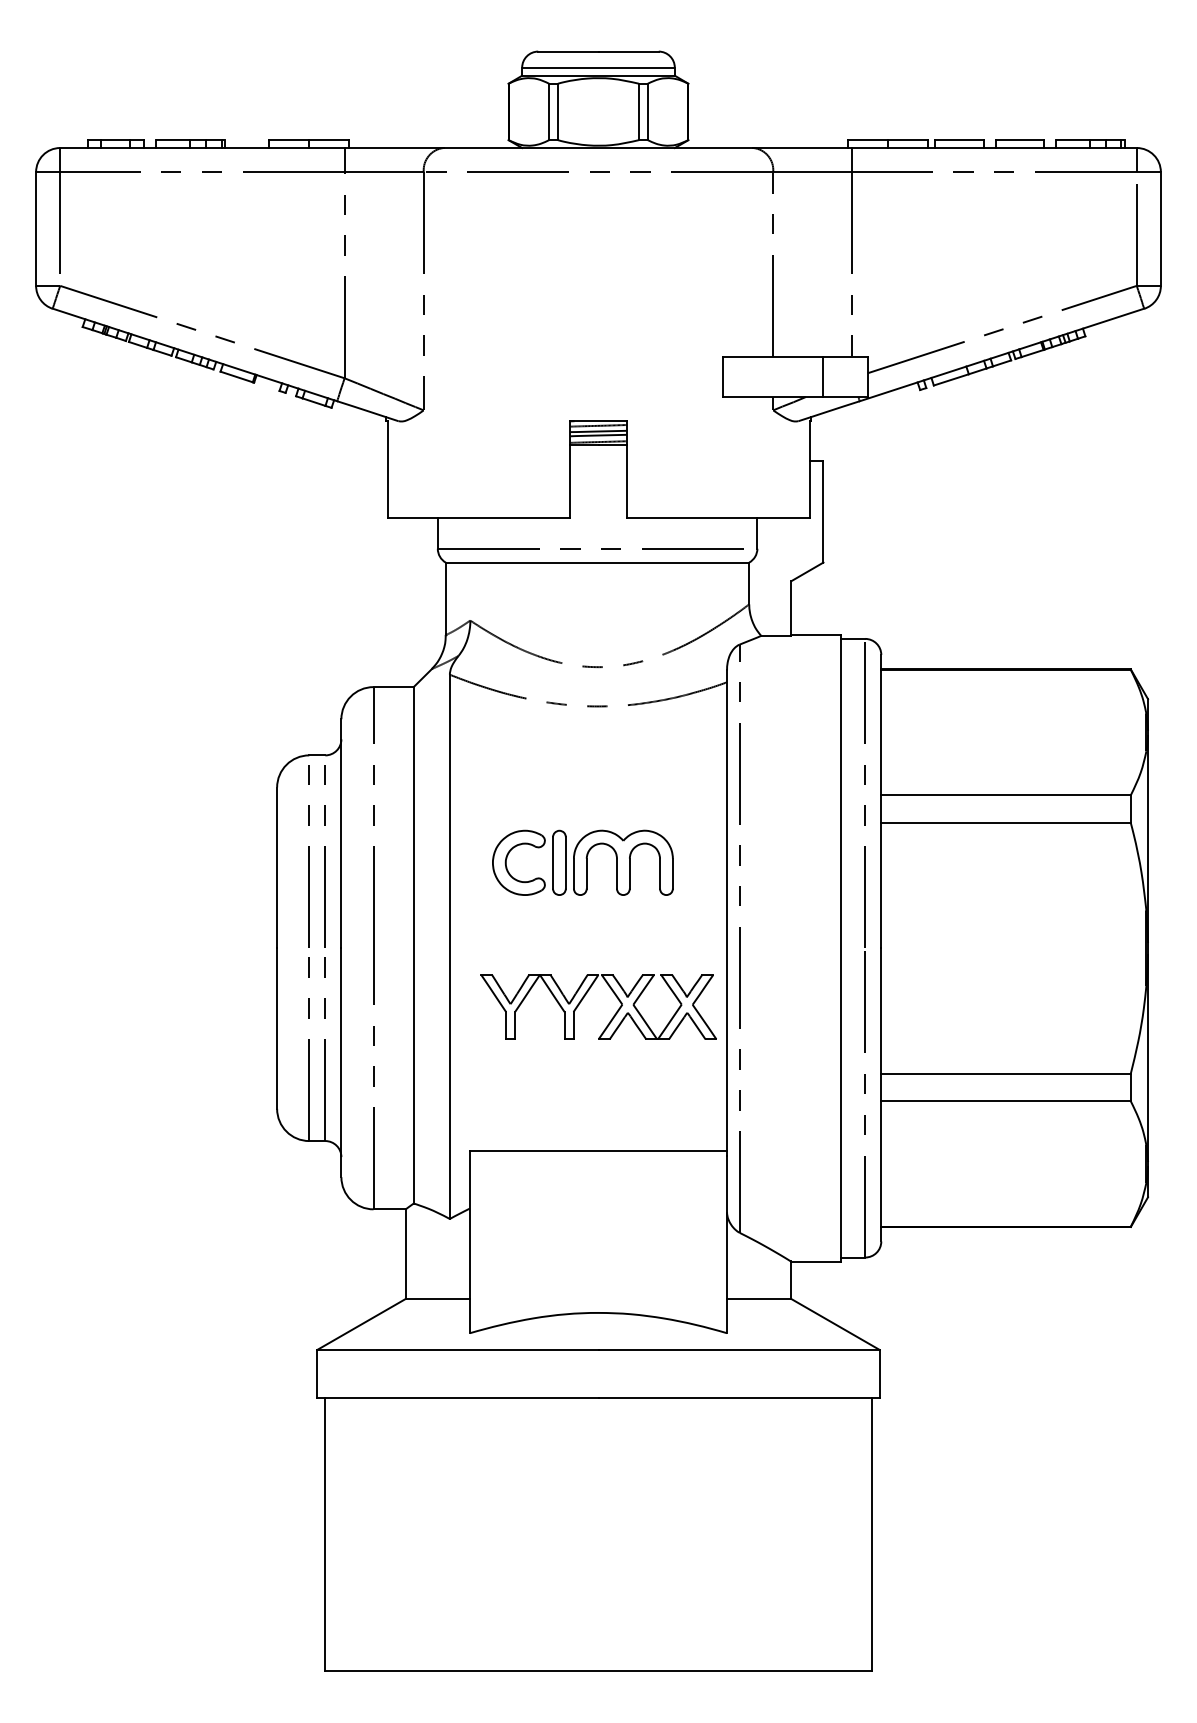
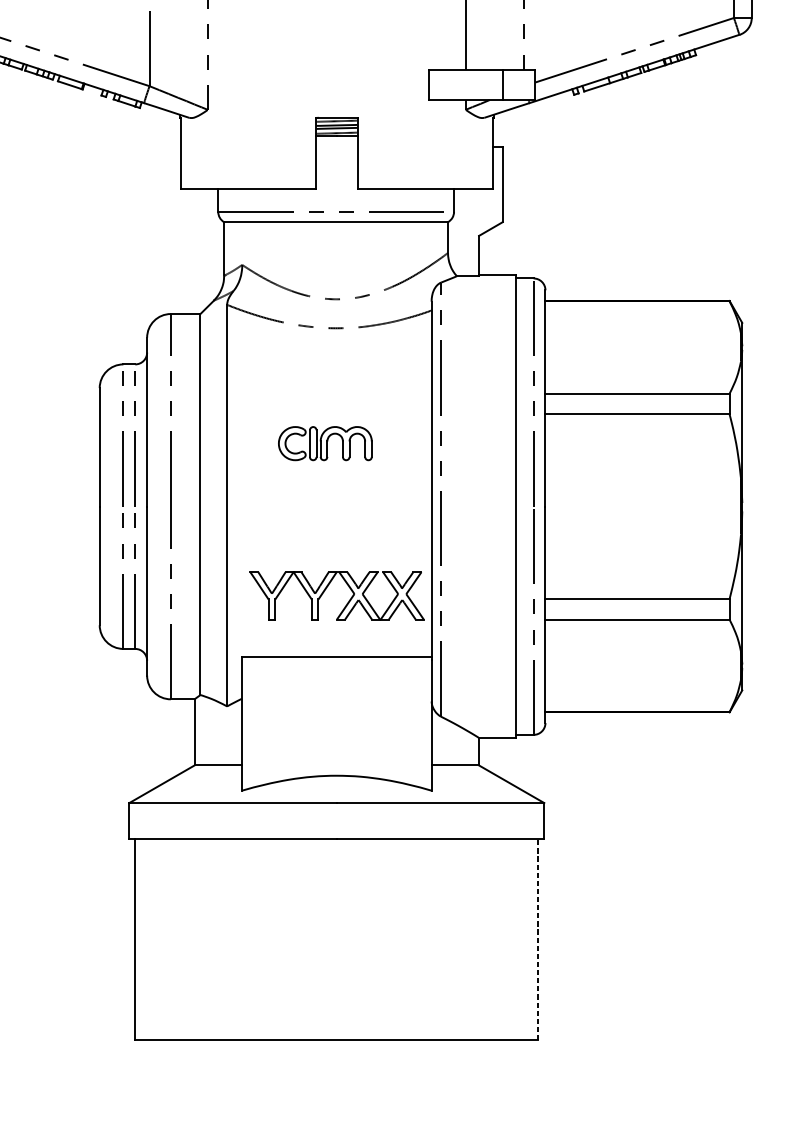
part: (582, 862) -> (325, 443), size x0.7
part: (585, 996) -> (327, 588), moved
line: (871, 1534) -> (538, 939), solid -> dashed

